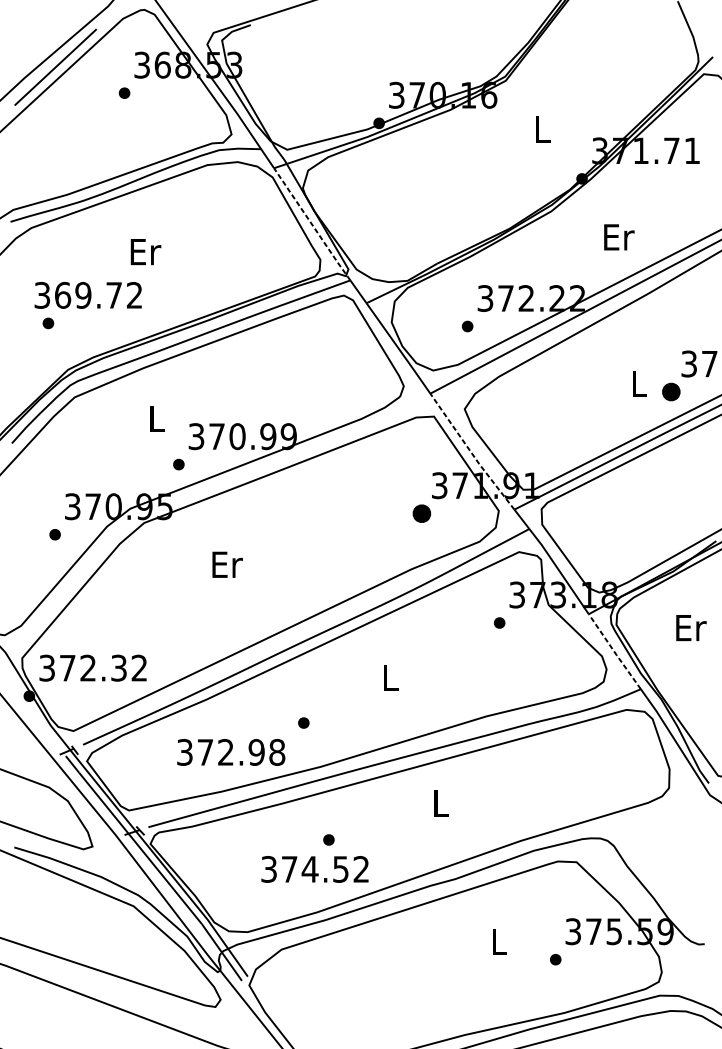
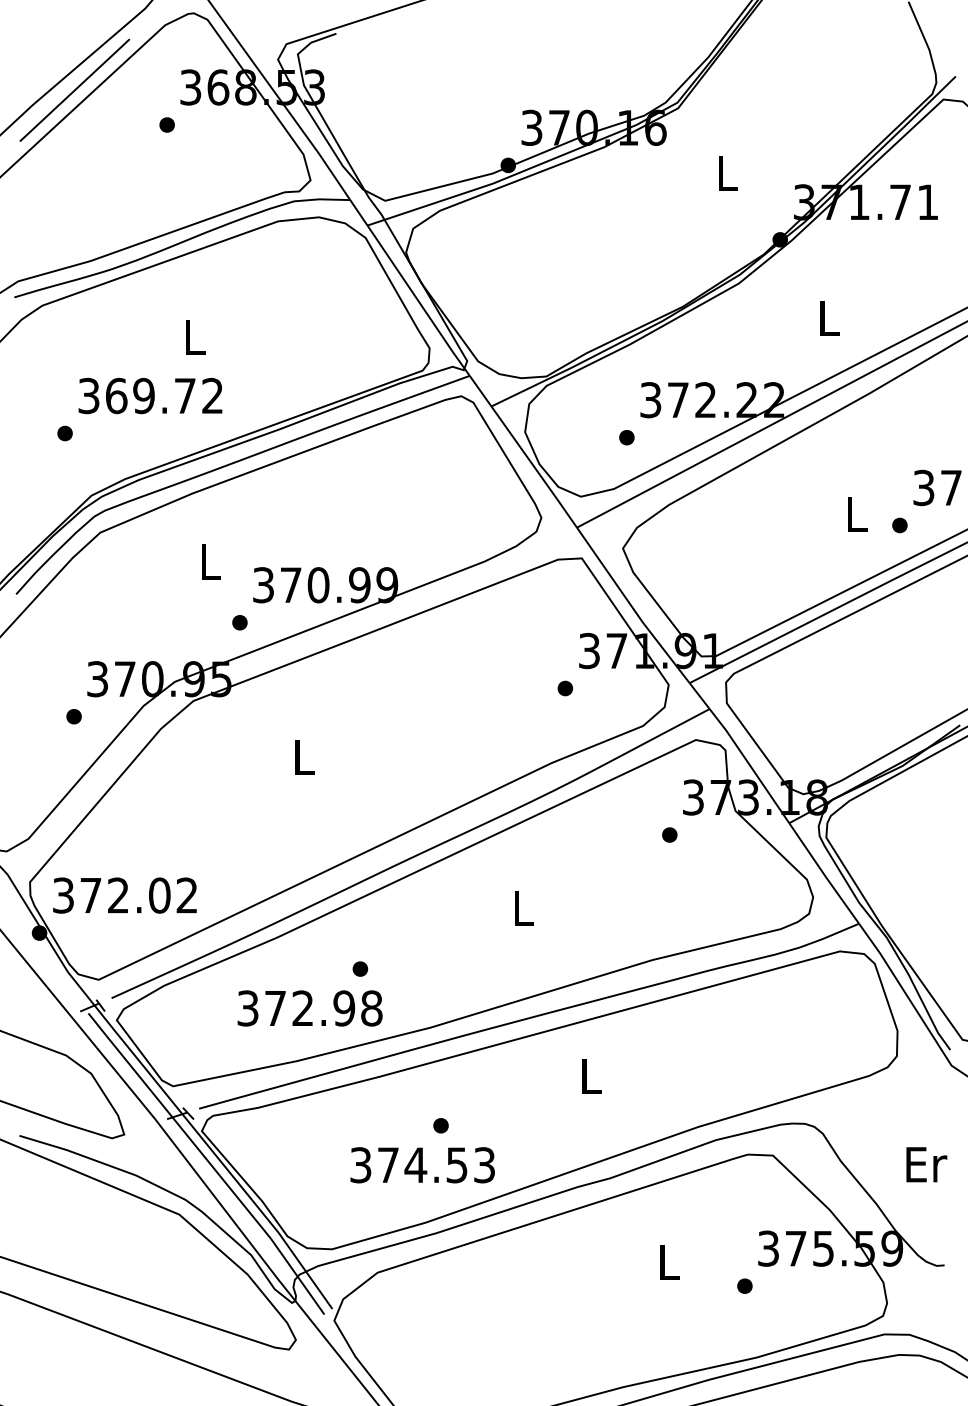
line: (312, 224) -> (418, 301), dashed -> solid
text: (618, 236) -> (829, 317), Er -> L
text: (145, 251) -> (195, 337), Er -> L
text: (88, 295) -> (150, 396), moved
part: (671, 392) -> (899, 525), size x0.62
line: (471, 453) -> (632, 607), dashed -> solid
part: (421, 513) -> (564, 688), size x0.62
text: (227, 564) -> (305, 756), Er -> L
text: (691, 627) -> (926, 1164), moved
line: (615, 652) -> (824, 874), dashed -> solid
text: (118, 668) -> (159, 895), 372.32 -> 372.02
part: (303, 722) -> (360, 968), moved
text: (361, 869) -> (484, 1165), 374.52 -> 374.53

